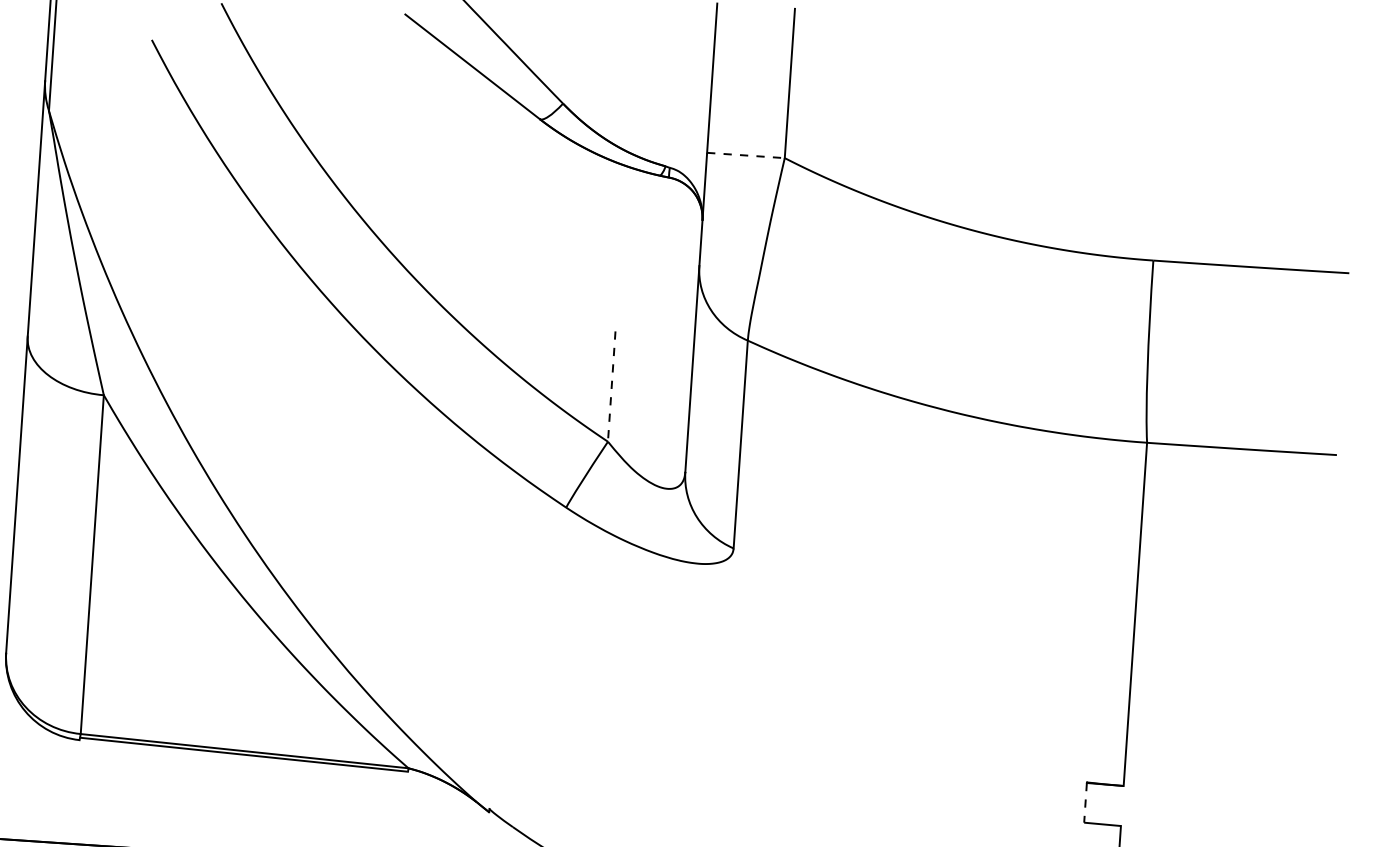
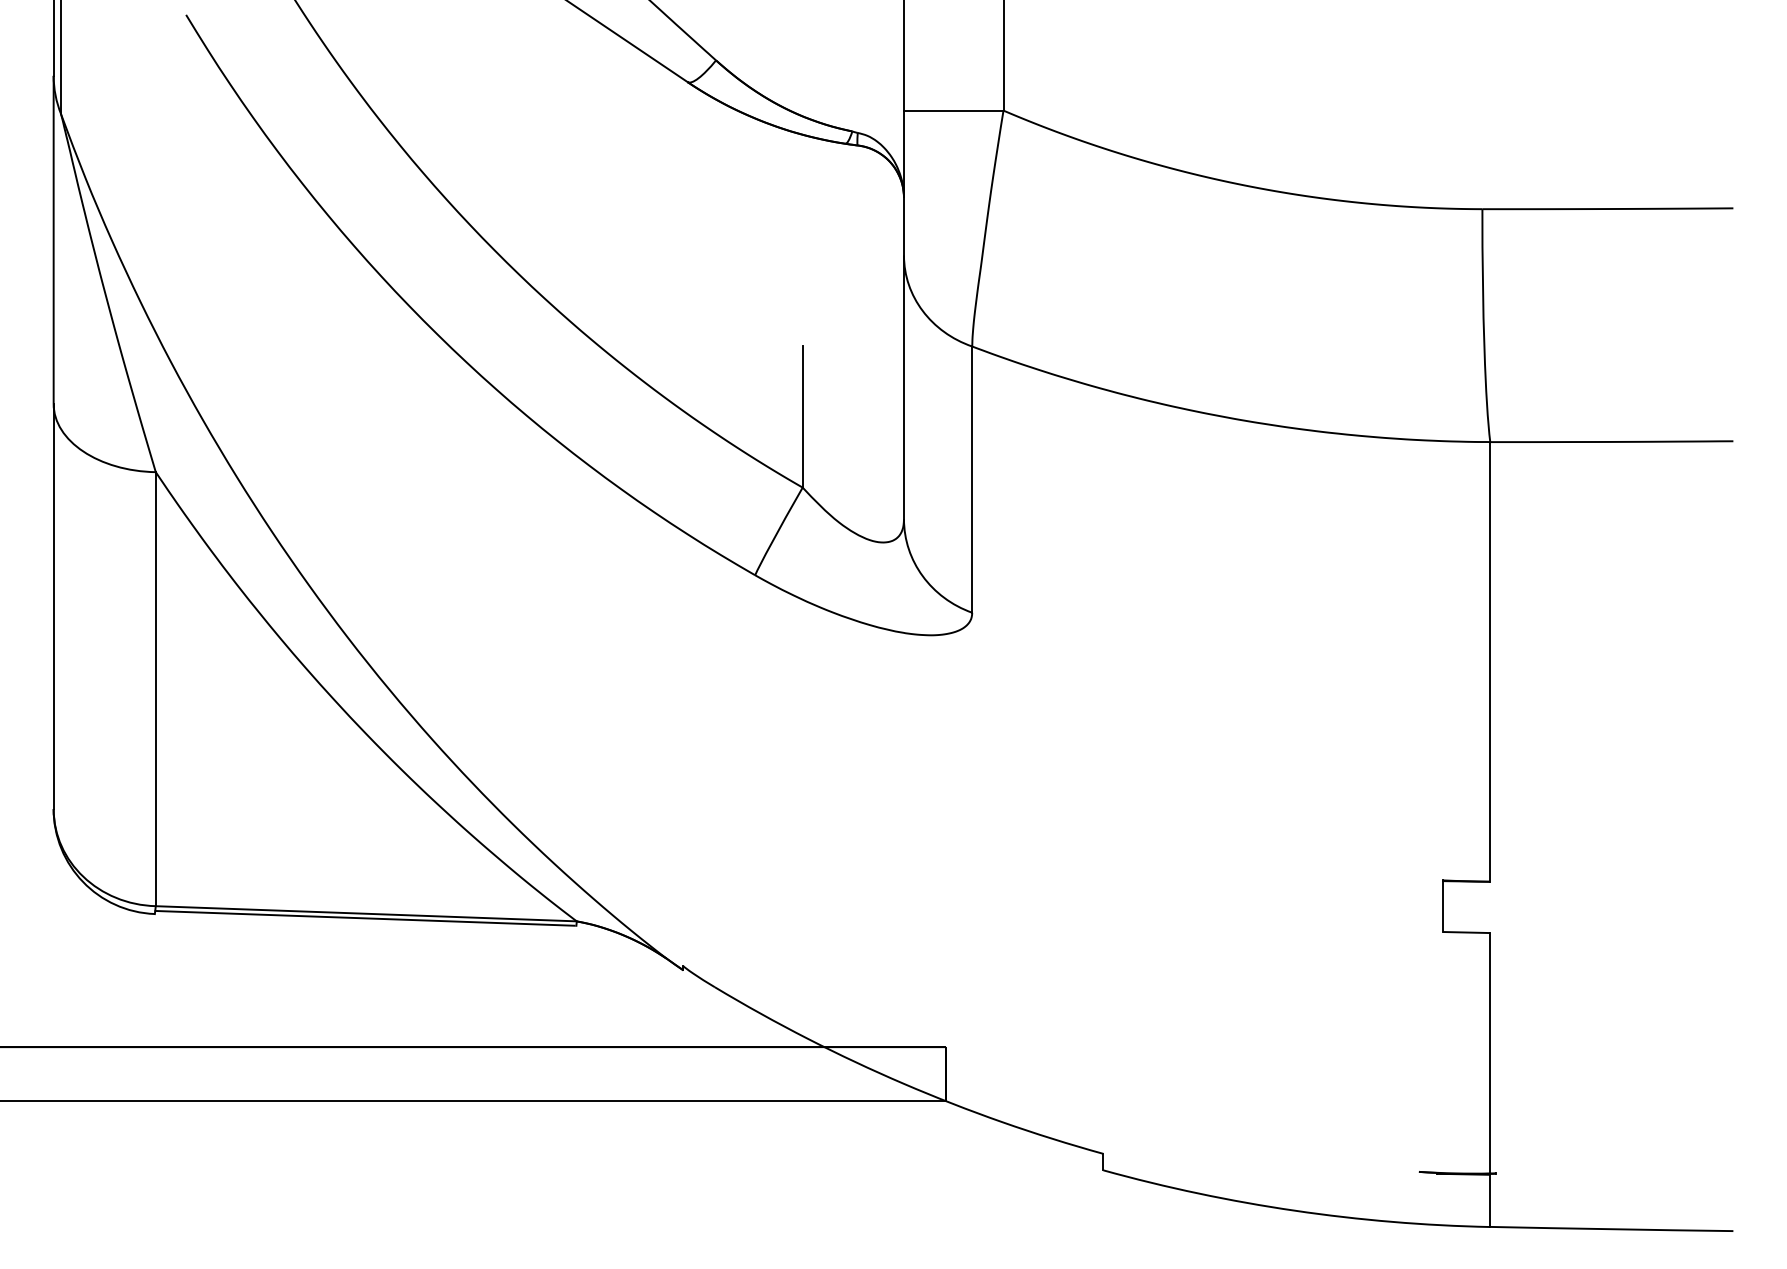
line: (745, 155) -> (953, 110), dashed -> solid
line: (611, 386) -> (802, 416), dashed -> solid
line: (1085, 803) -> (1443, 907), dashed -> solid

